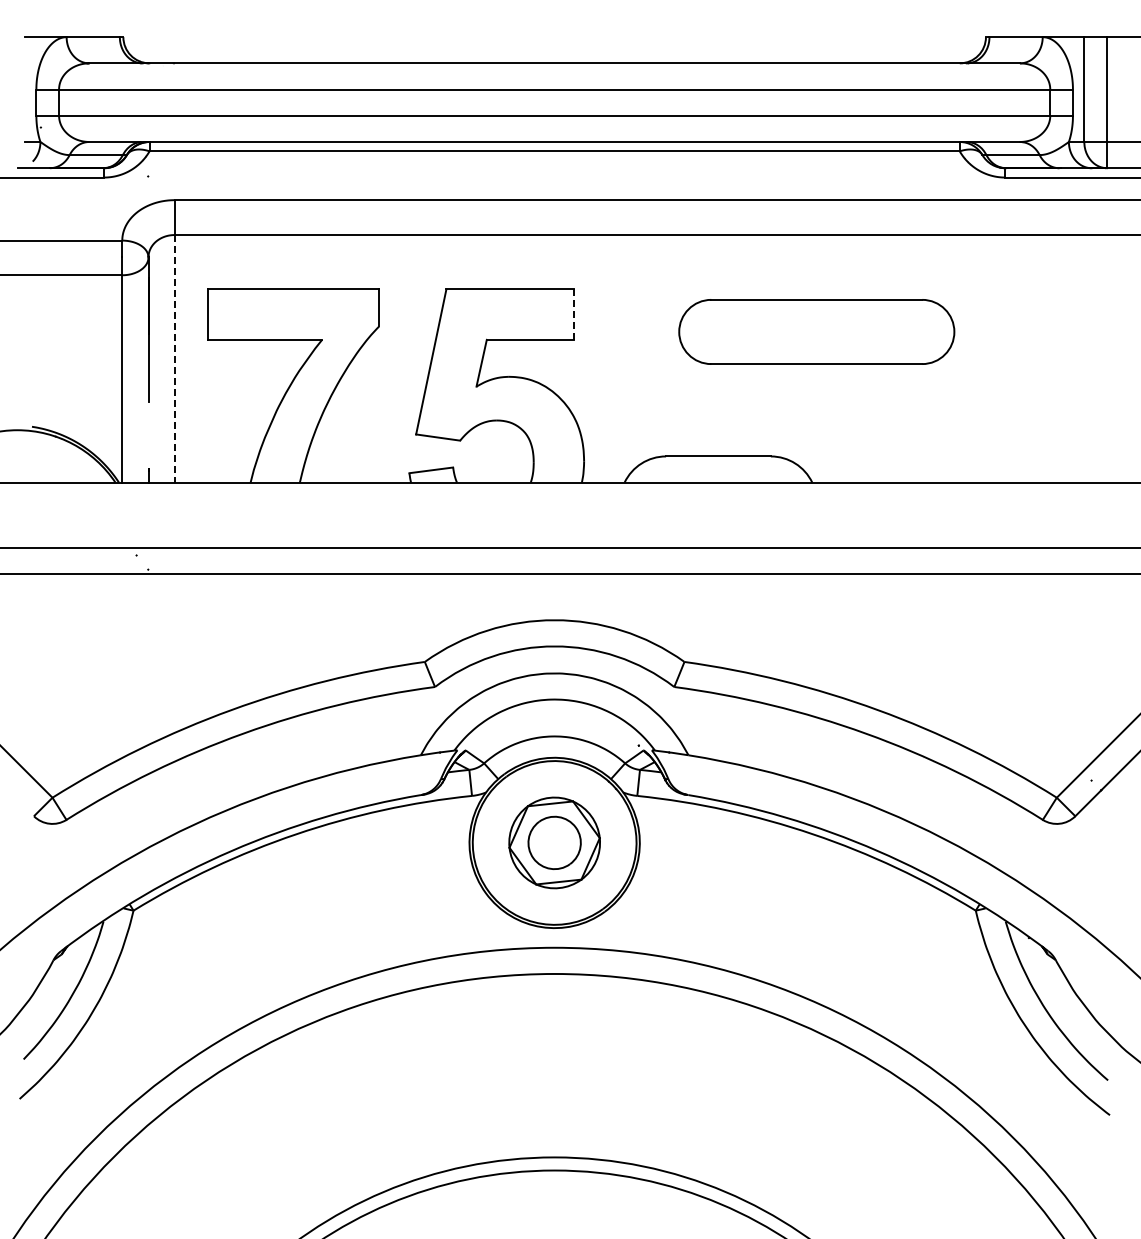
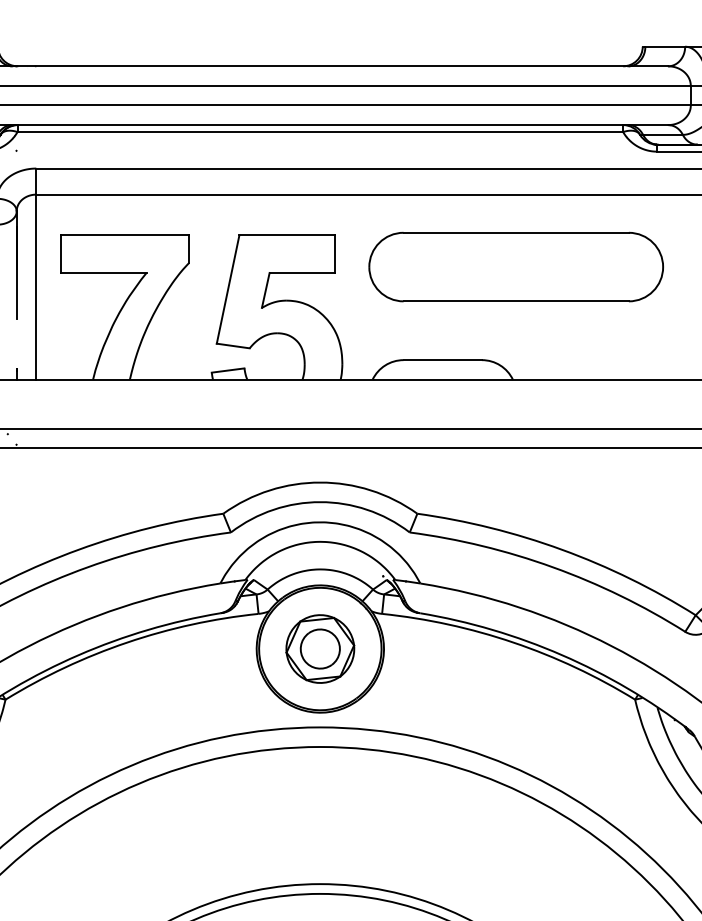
line: (574, 315) -> (335, 254), dashed -> solid
part: (816, 331) -> (516, 266), size x1.43
line: (174, 358) -> (36, 286), dashed -> solid

